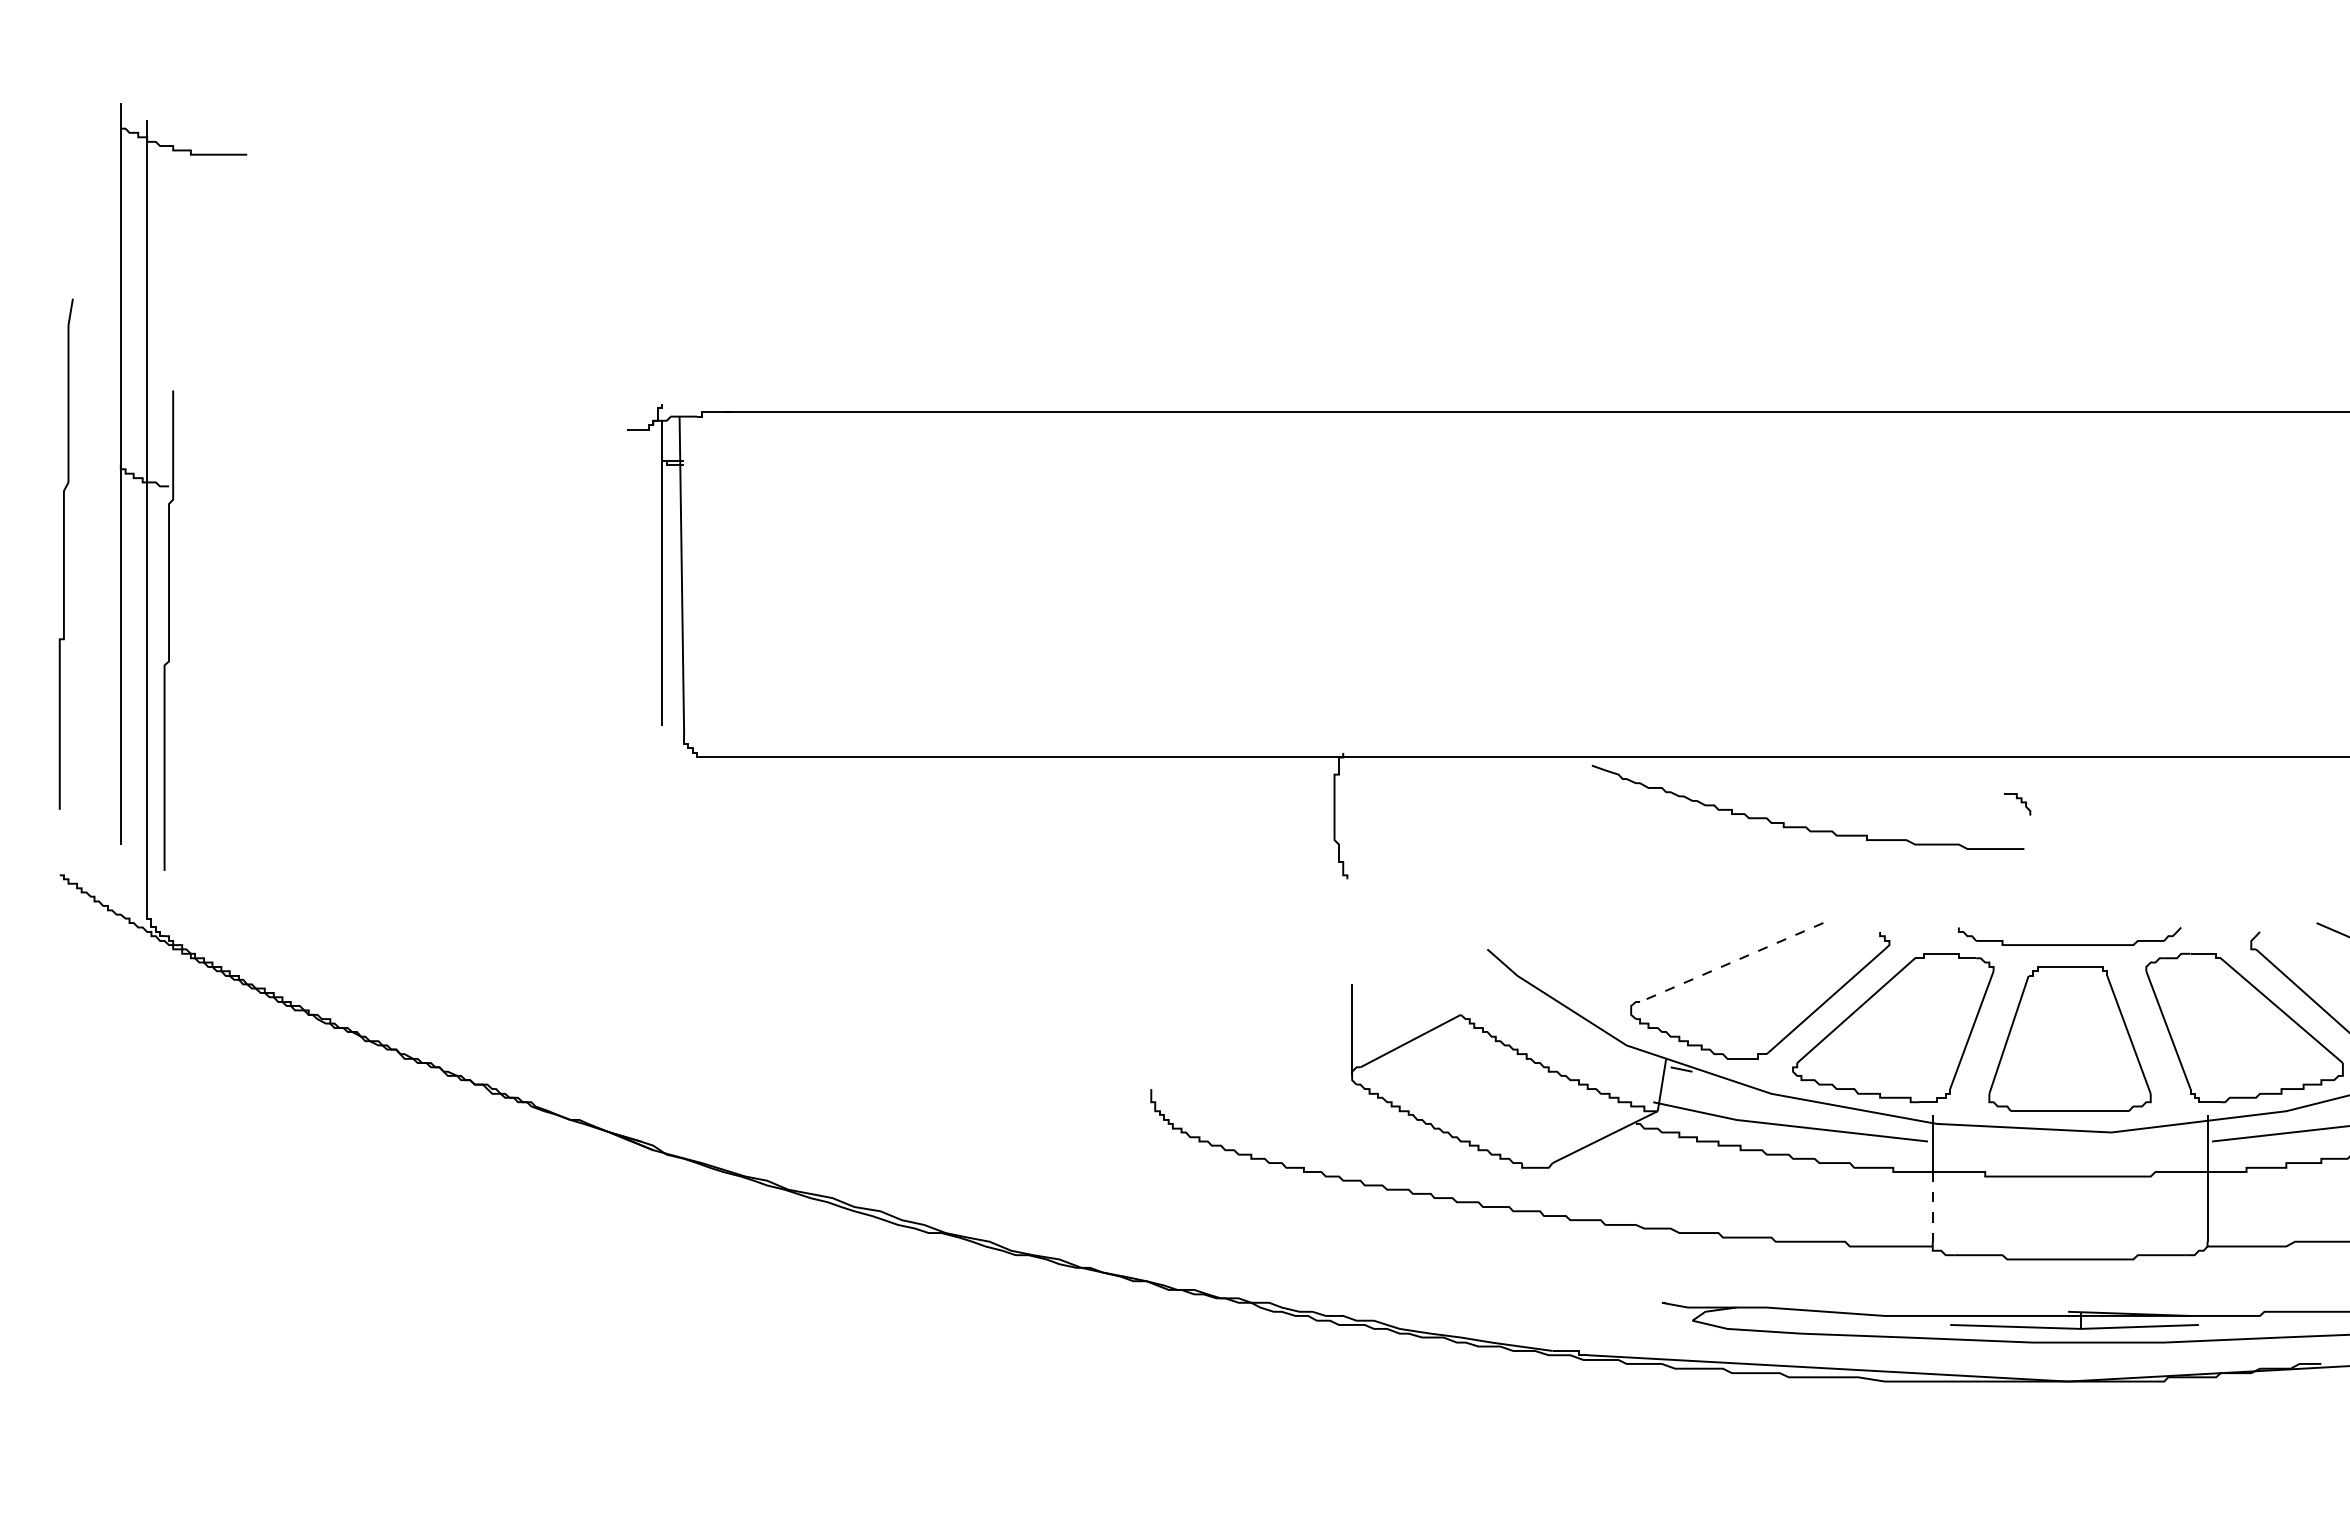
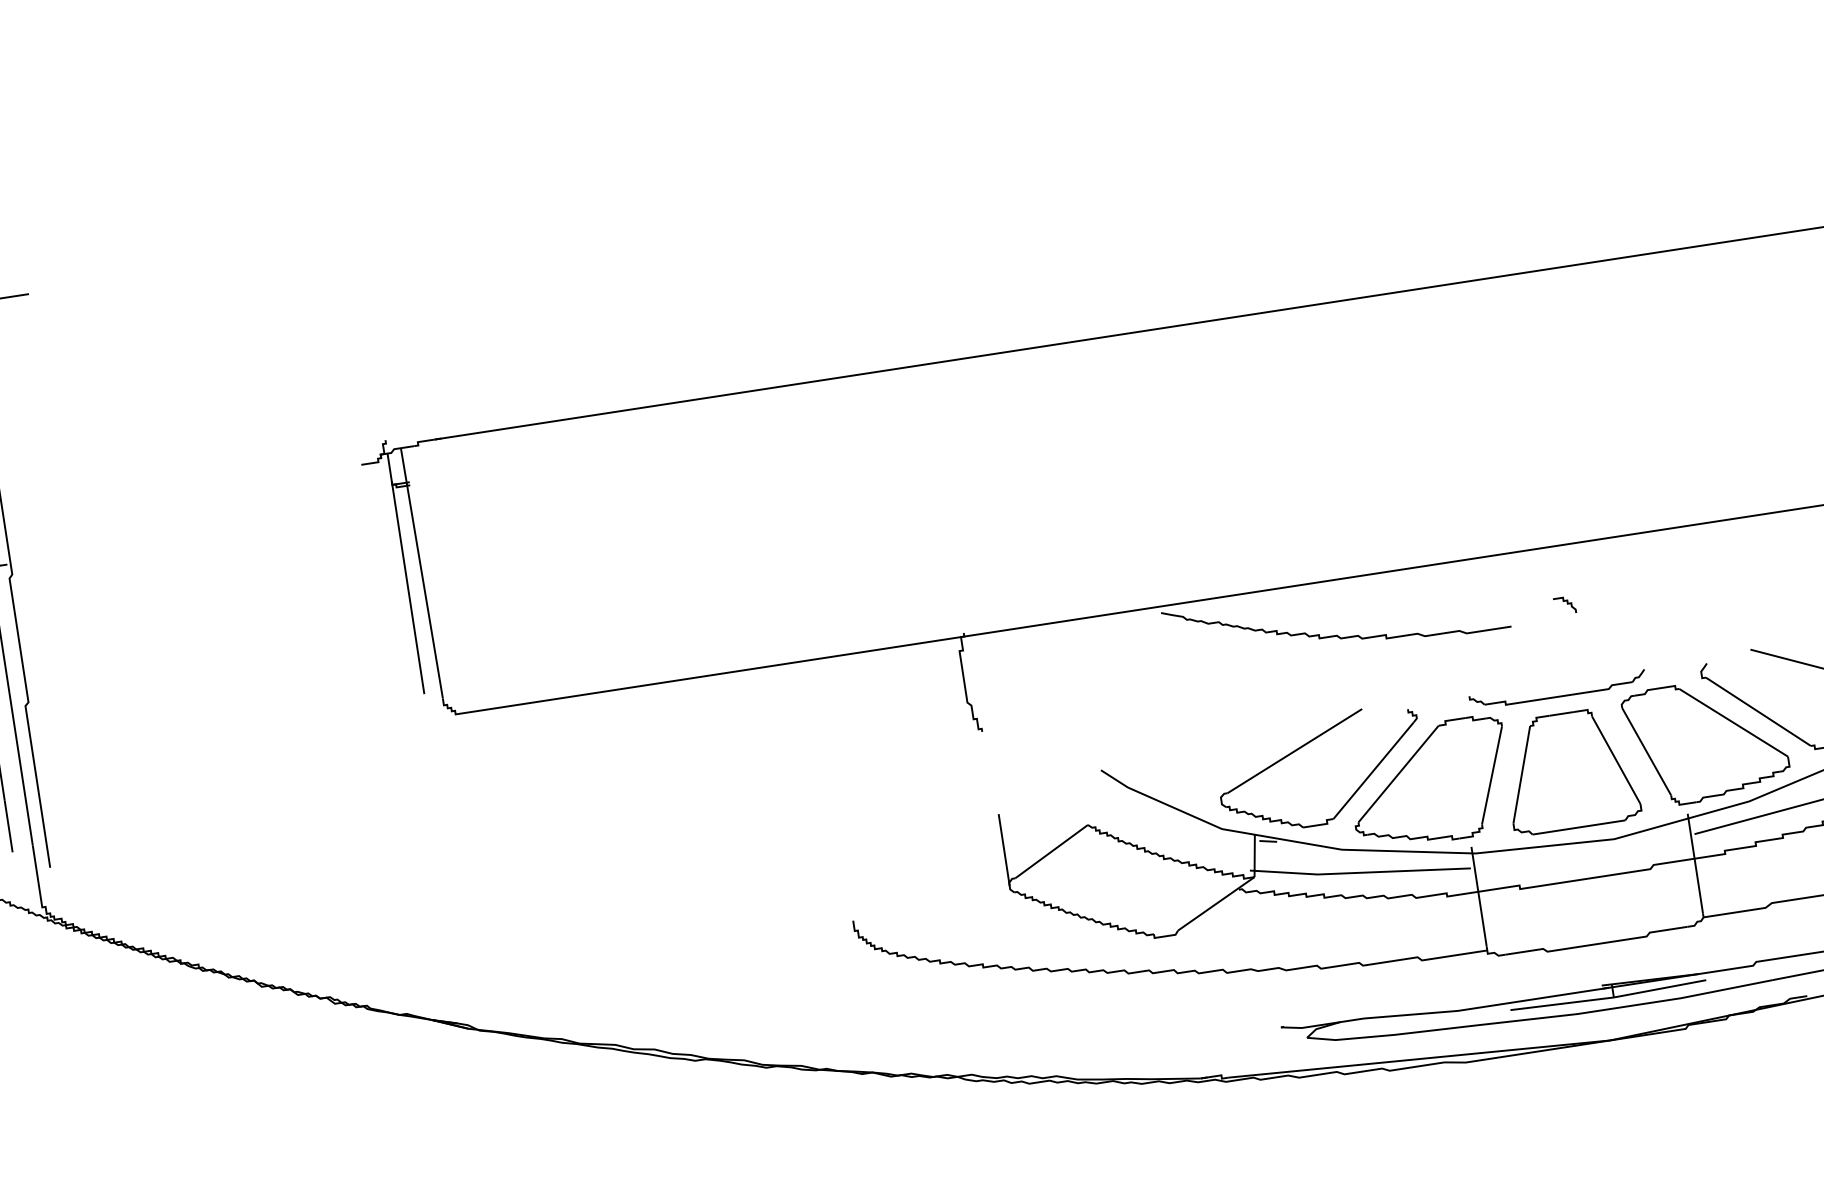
curve: (2020, 803) -> (1567, 604), moved
line: (1731, 962) -> (1294, 751), dashed -> solid
line: (1932, 1206) -> (1482, 919), dashed -> solid

